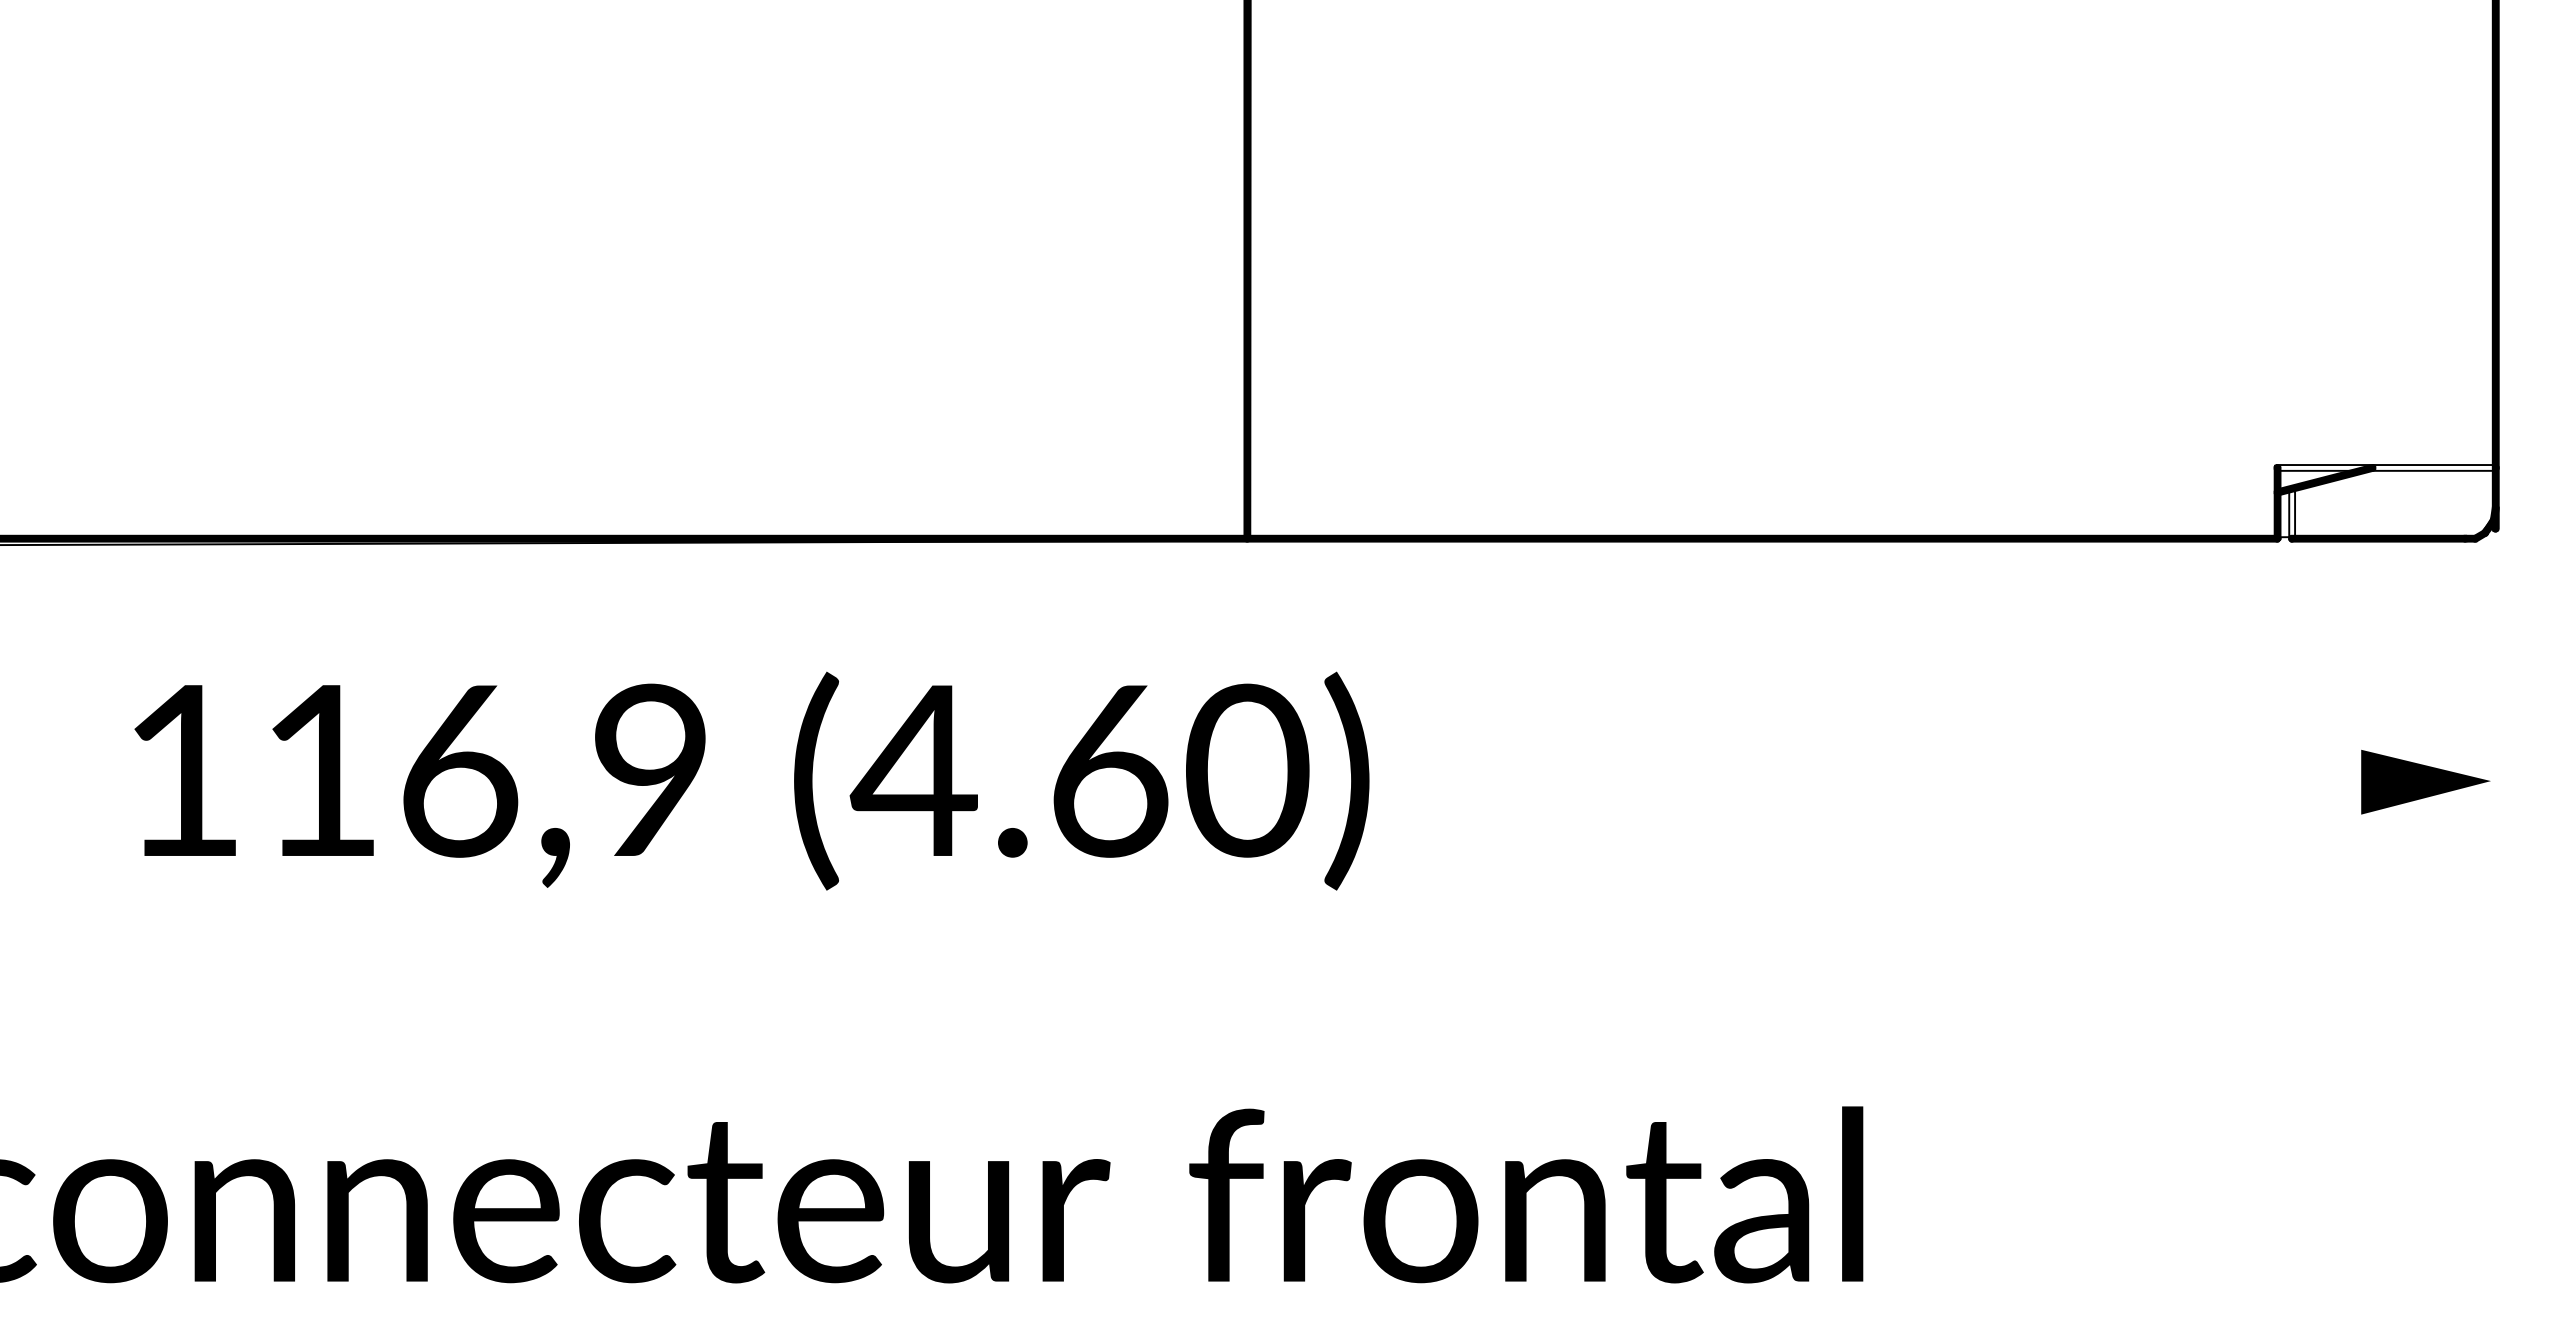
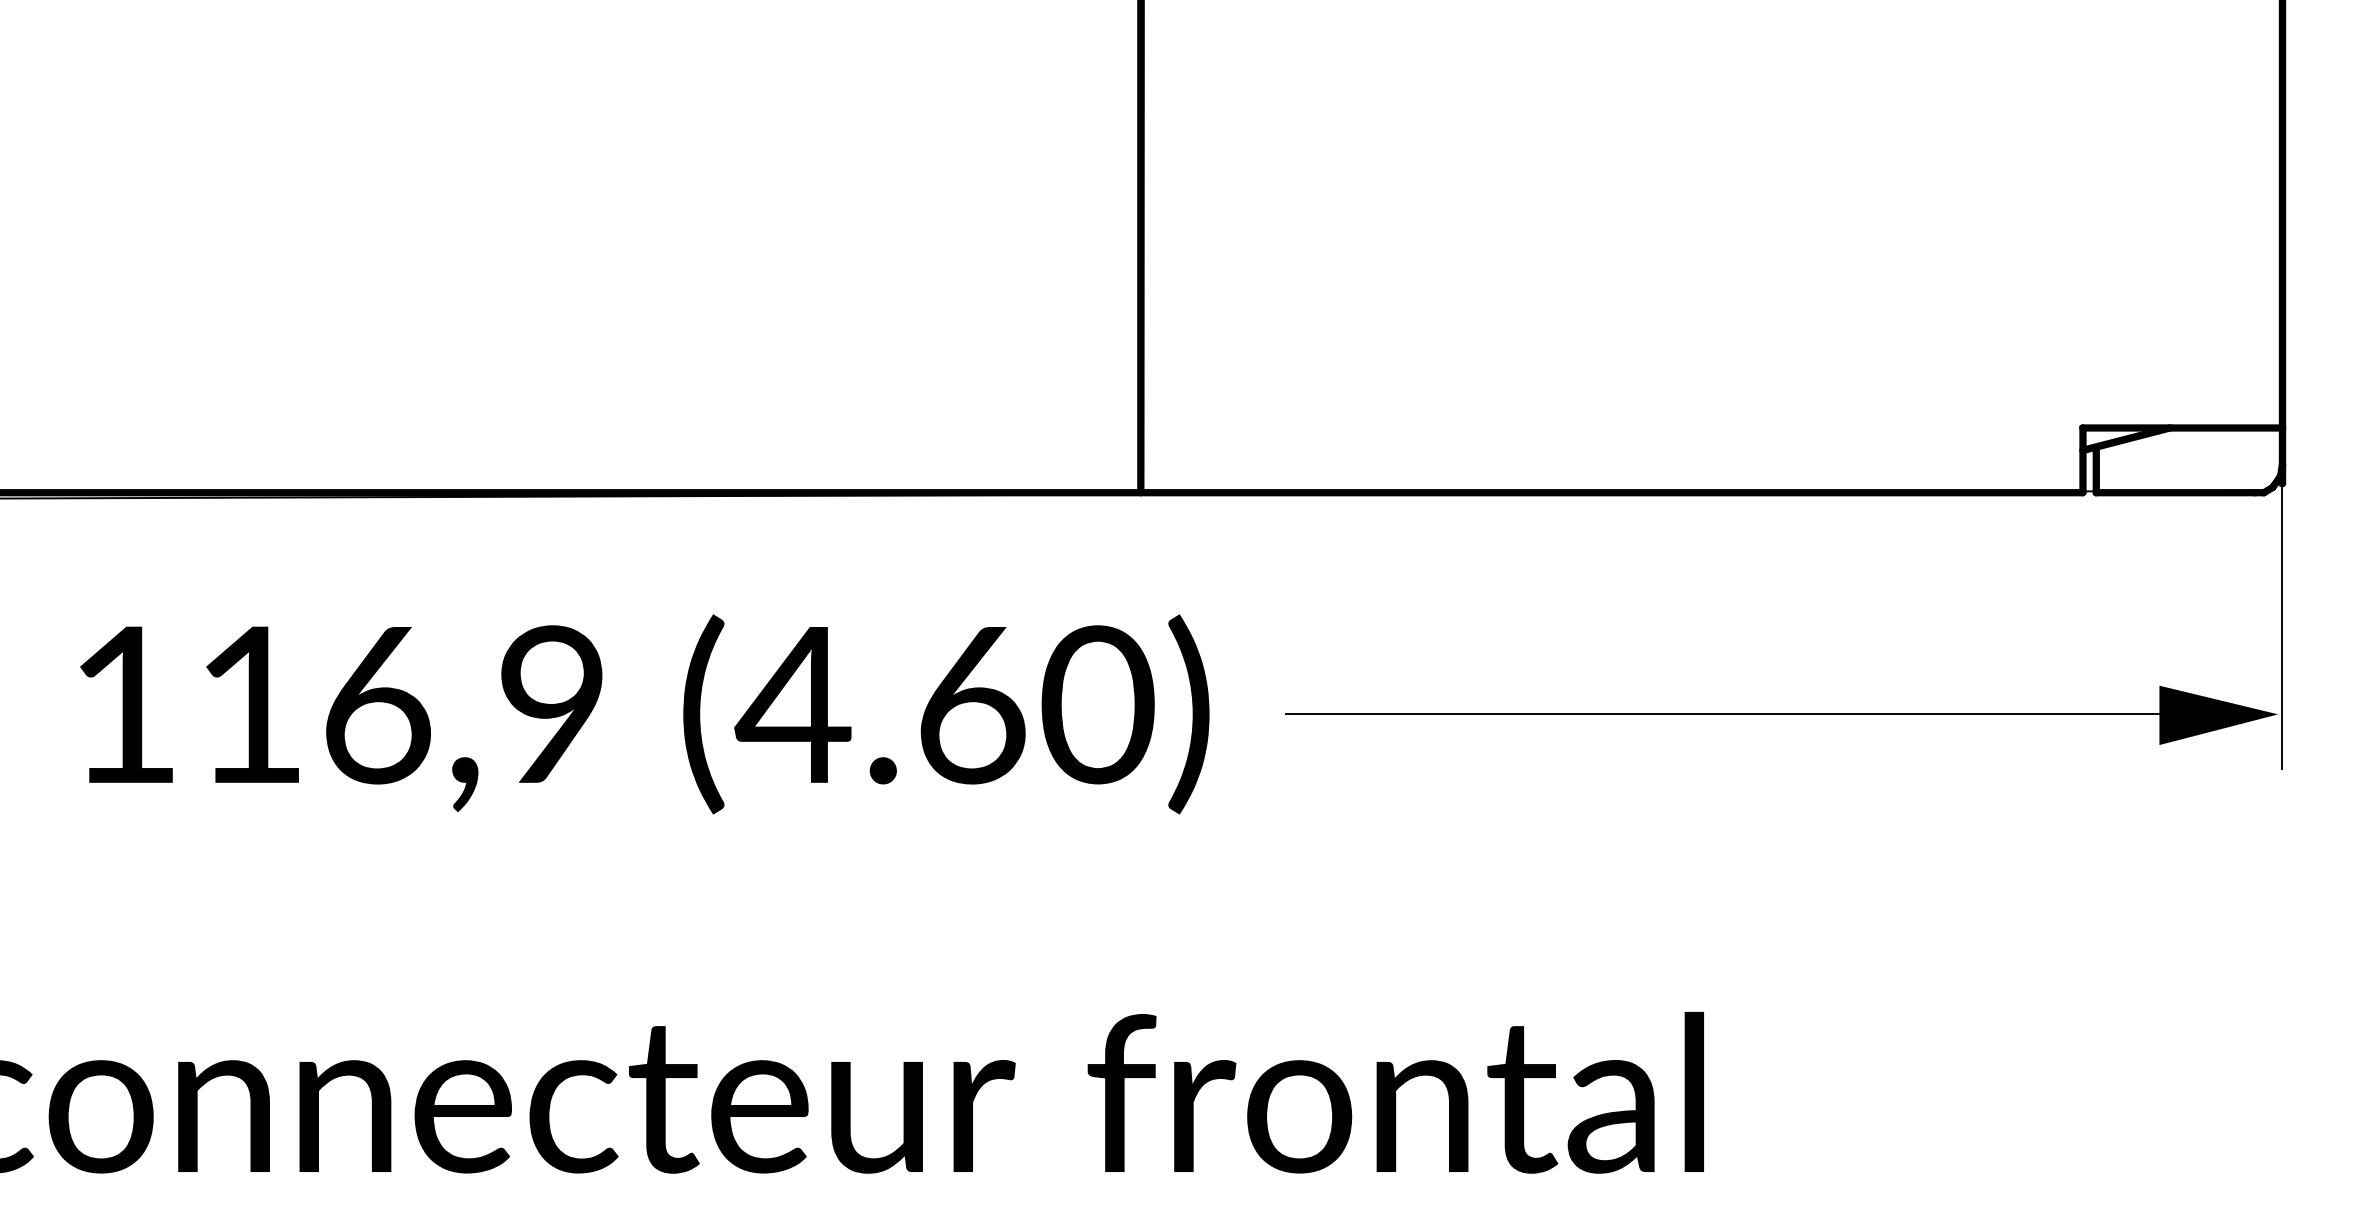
fill: (2386, 467) -> (2182, 427), added
fill: (2292, 515) -> (2096, 471), added
line: (2495, 674) -> (2282, 616), added
text: (751, 780) -> (644, 713), moved
line: (1933, 780) -> (1768, 713), added

